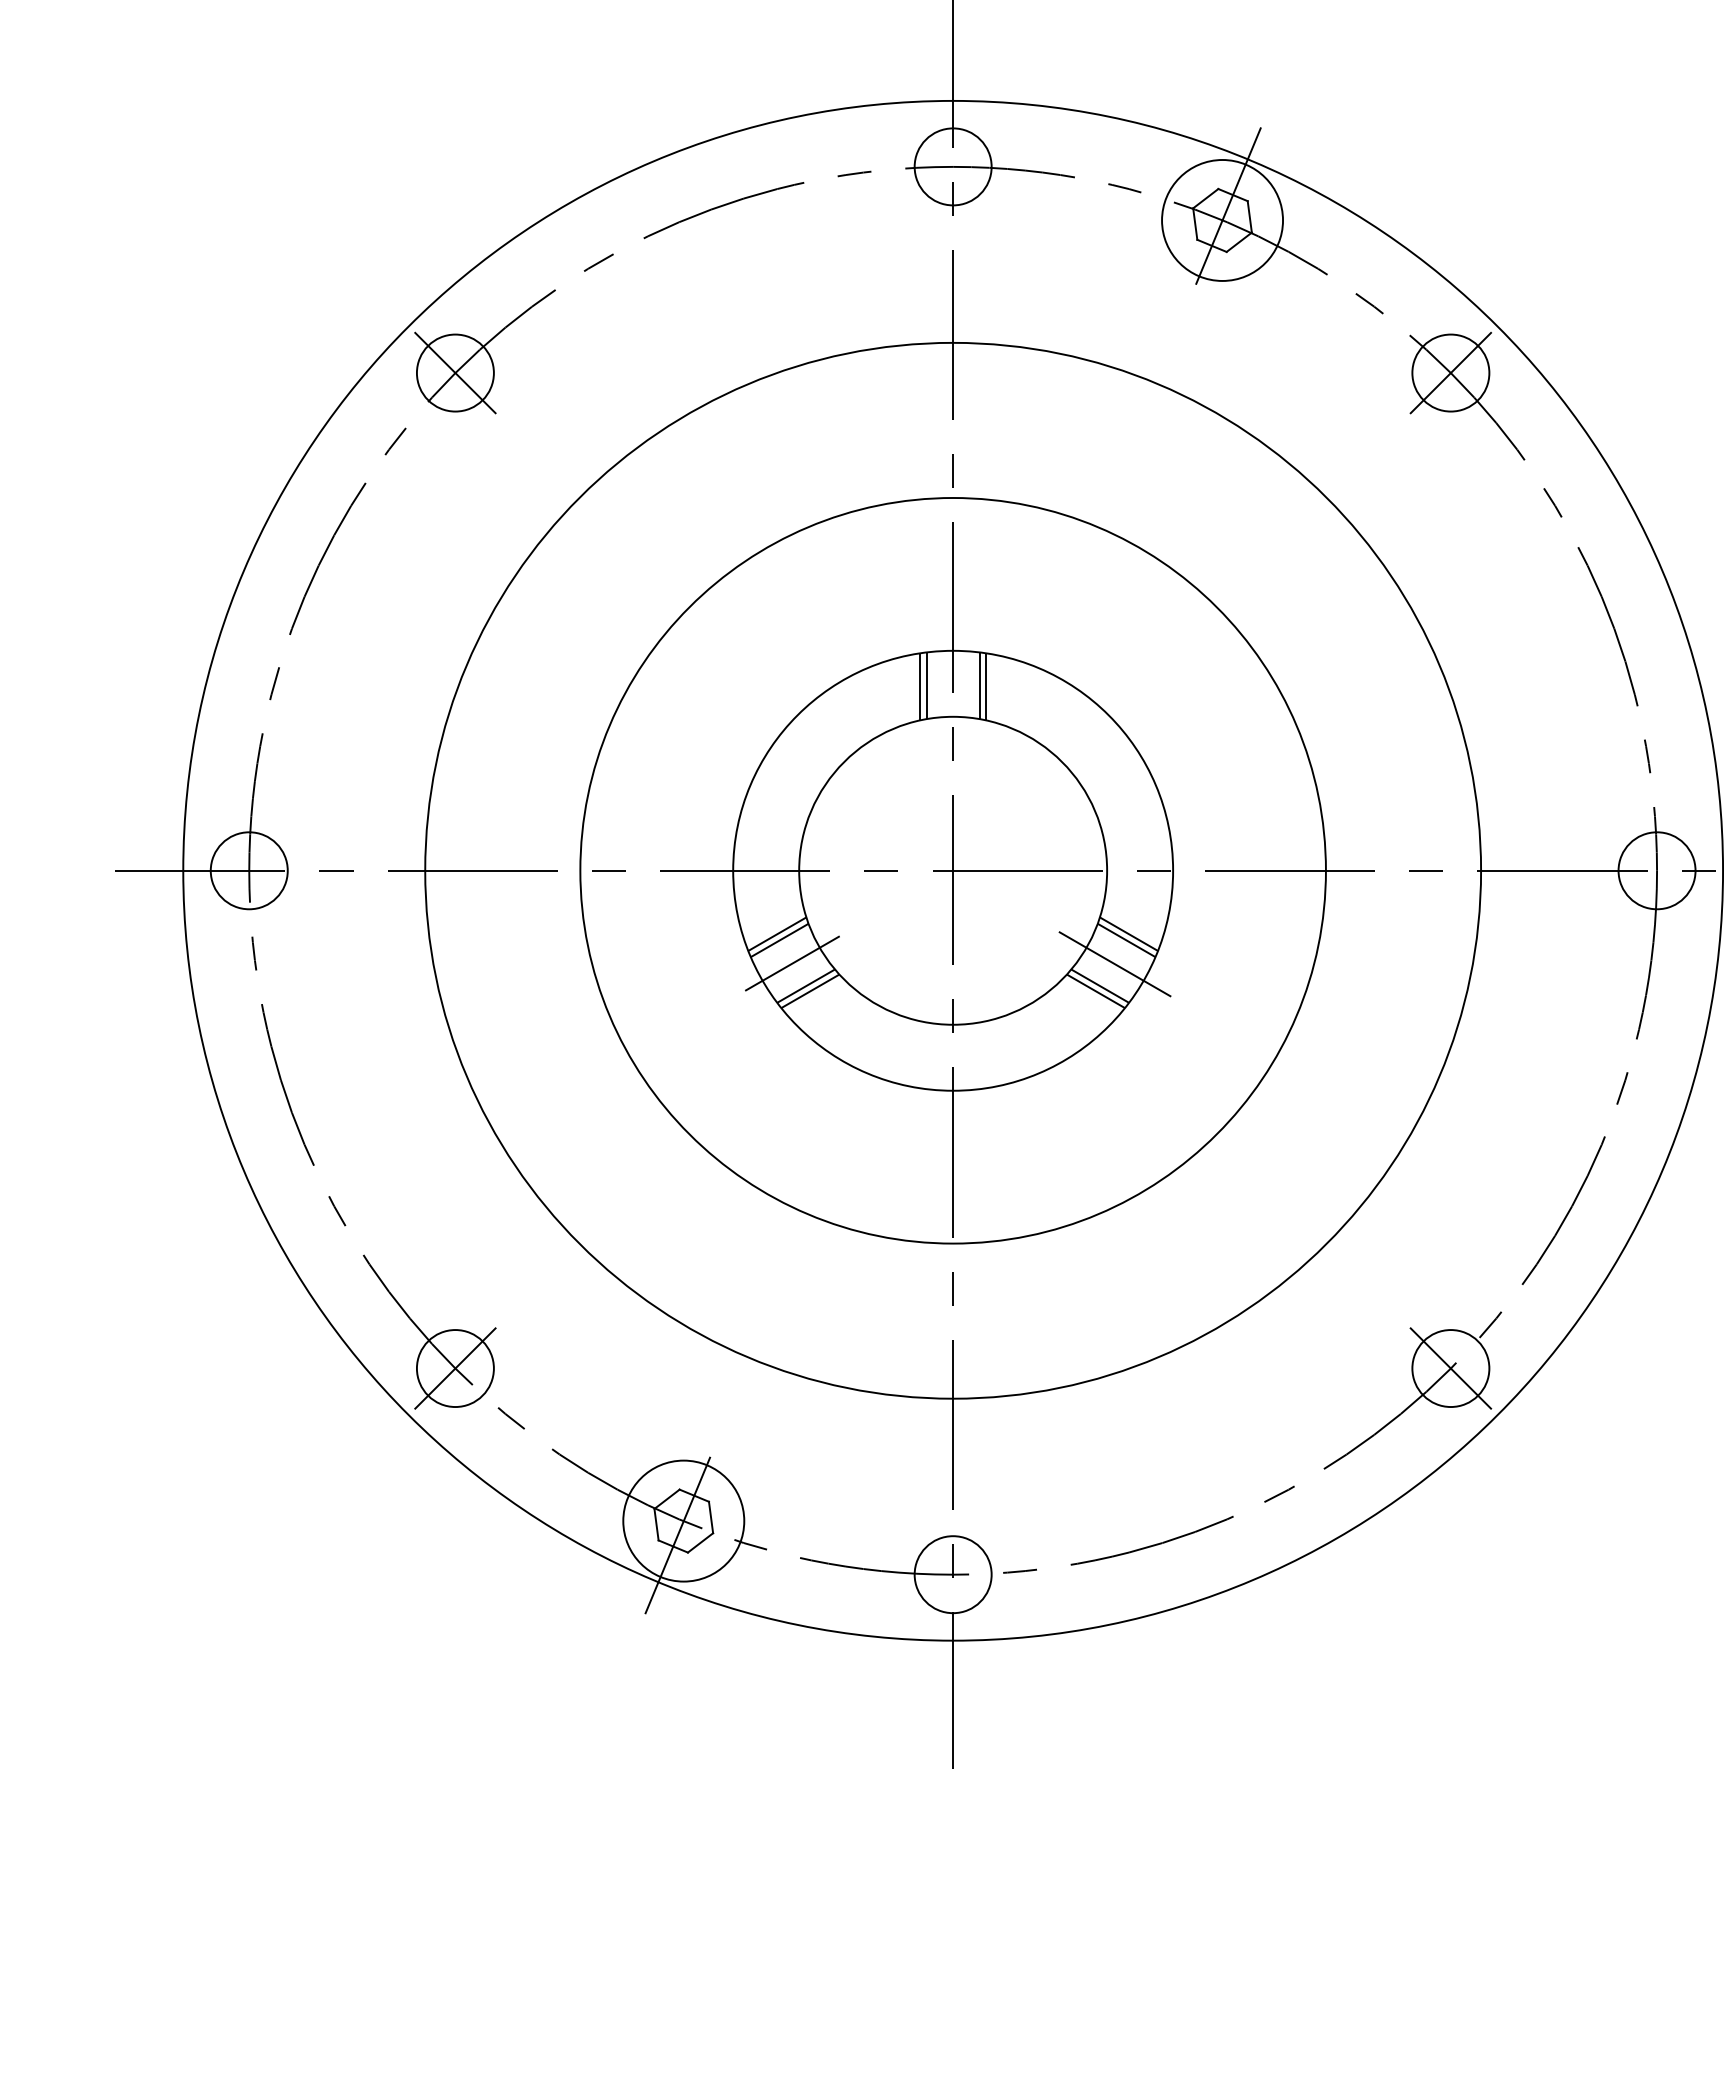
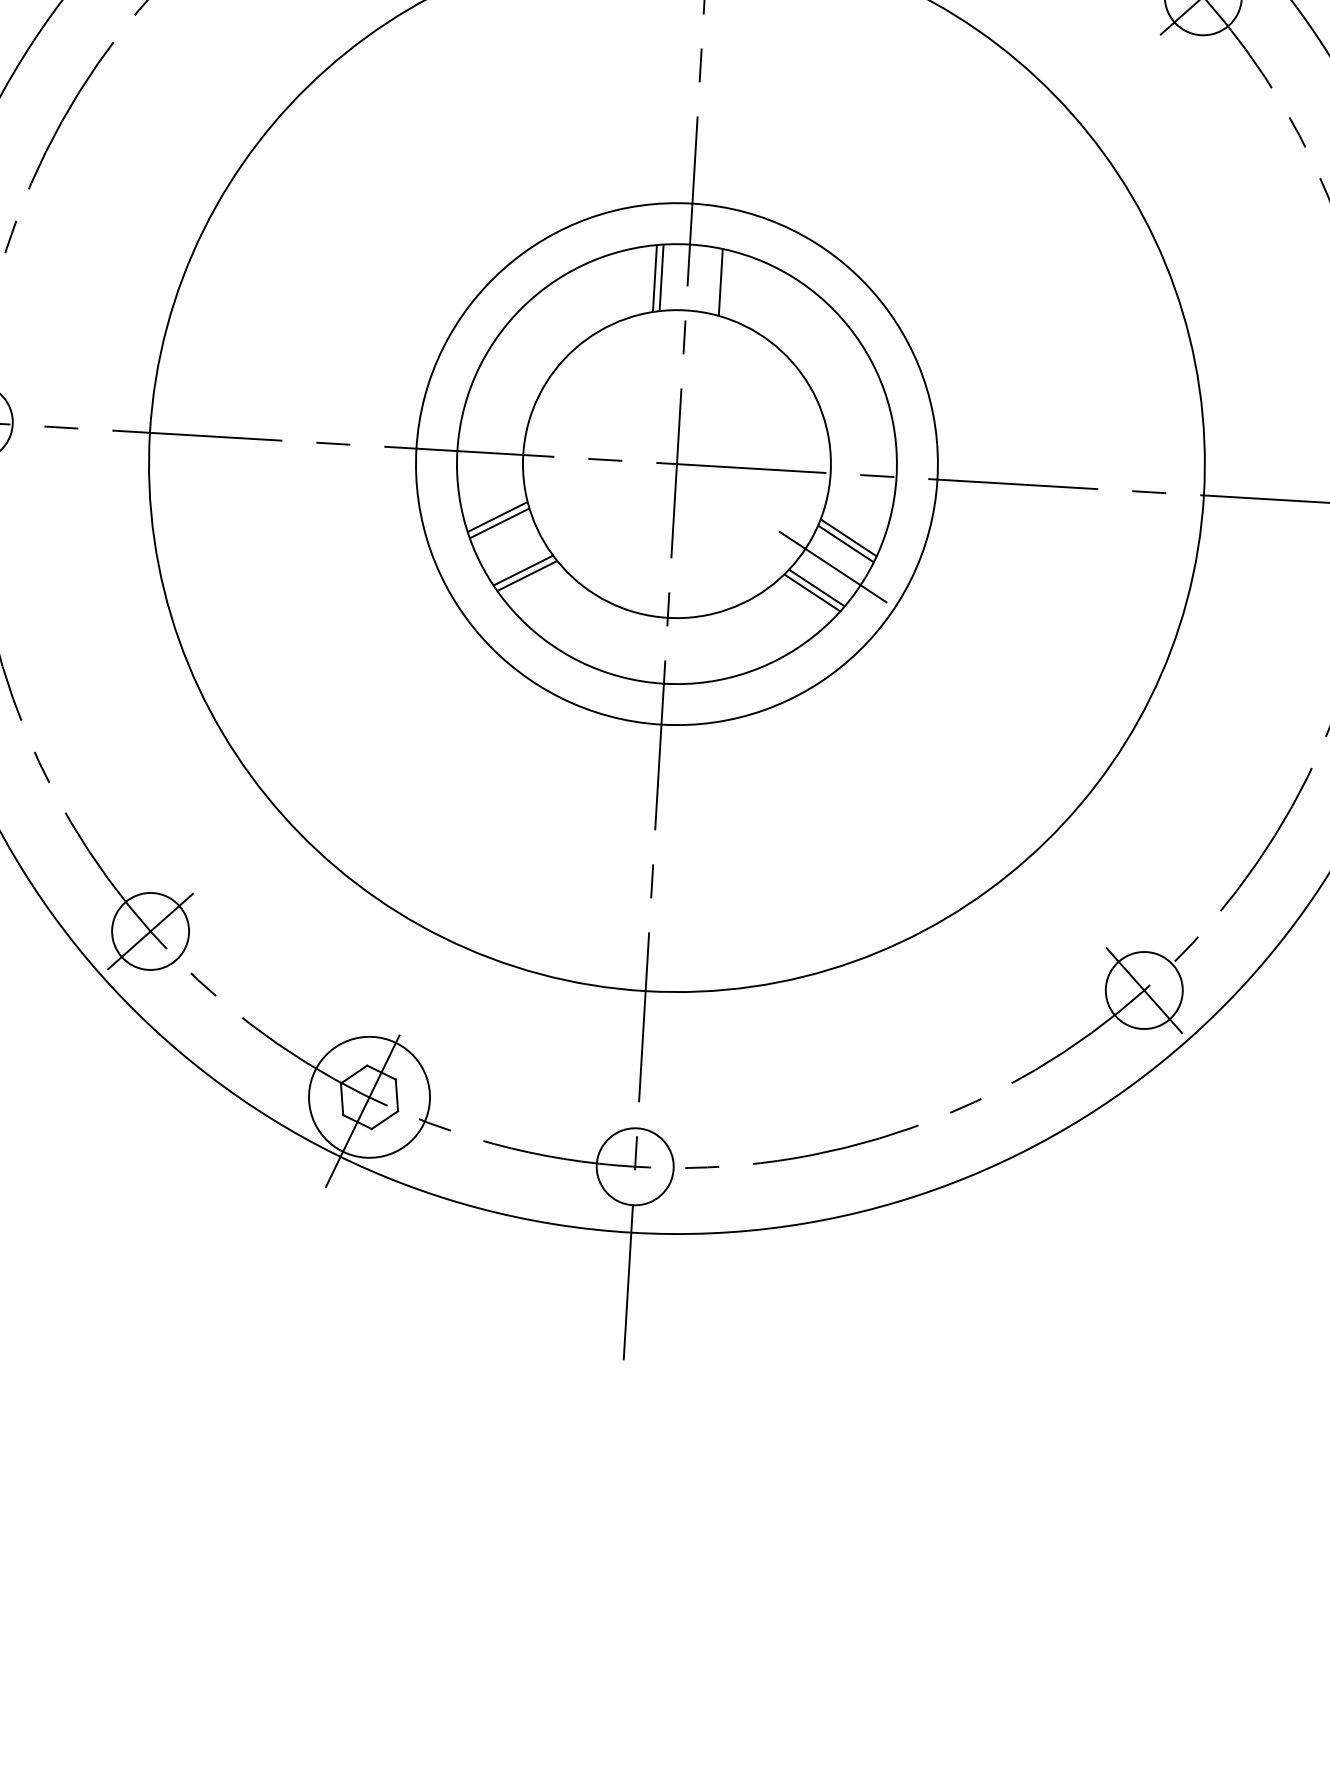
line: (979, 685) -> (714, 280), removed
circle: (952, 870) -> (676, 463), size x0.7
line: (792, 963) -> (511, 547), removed

